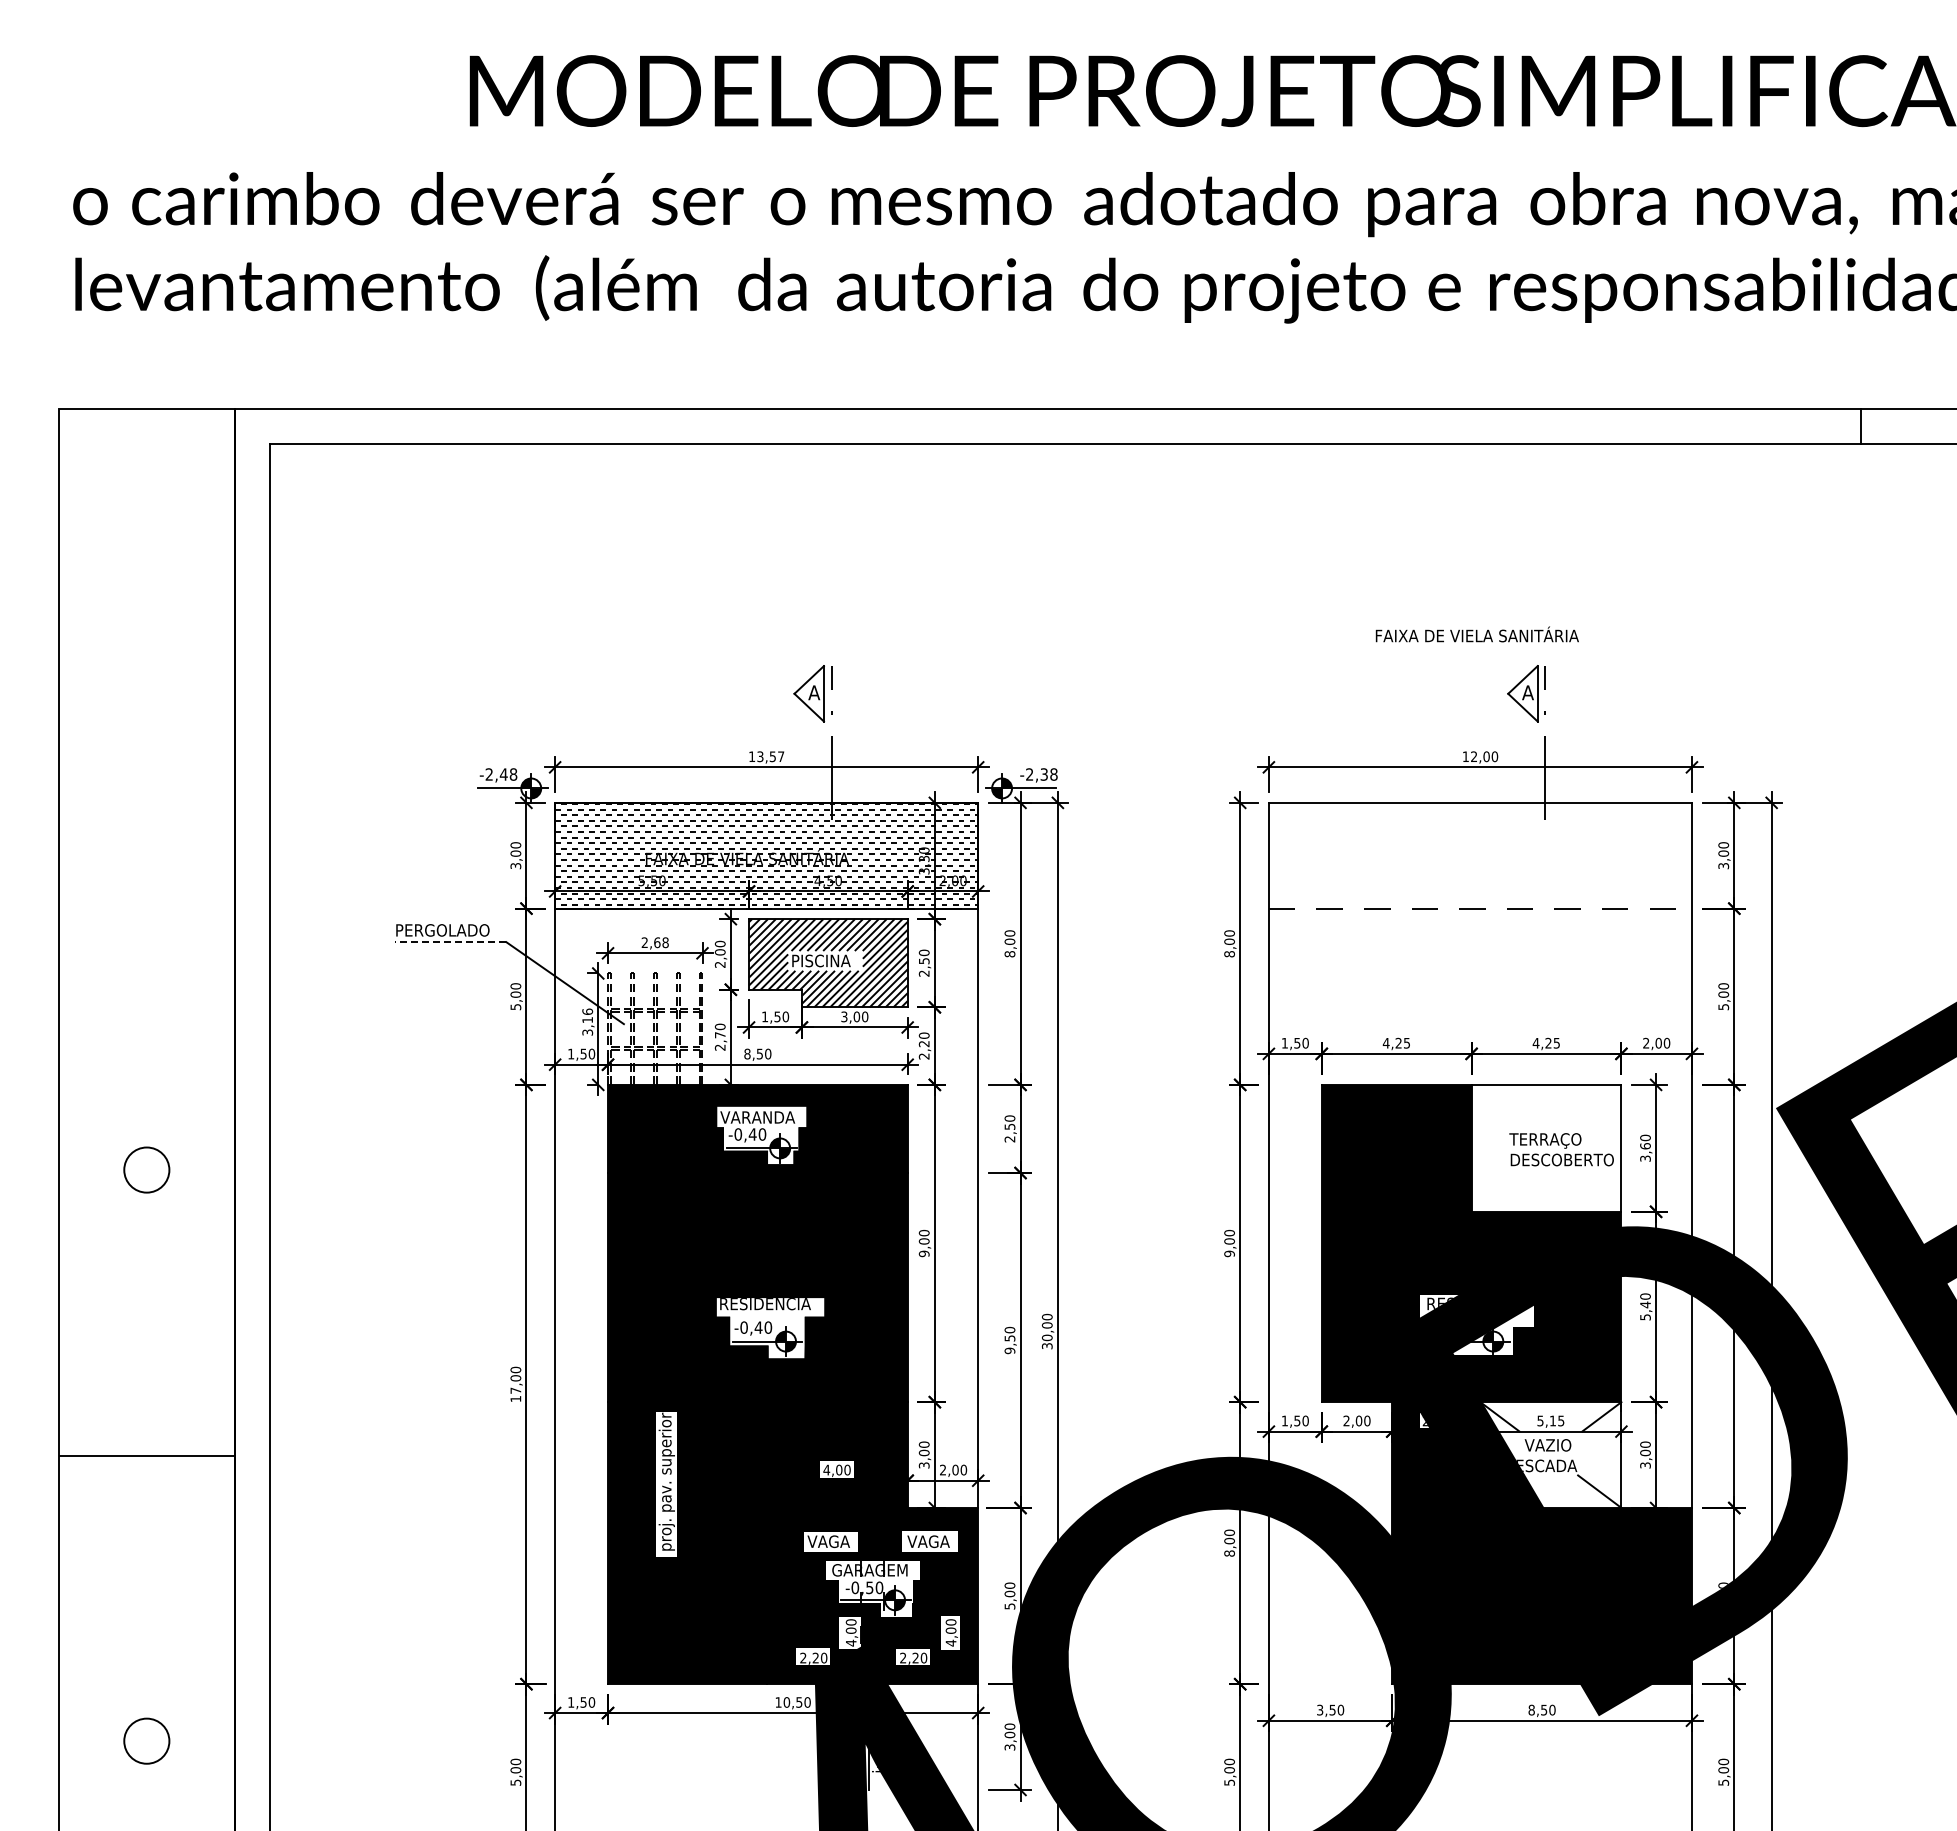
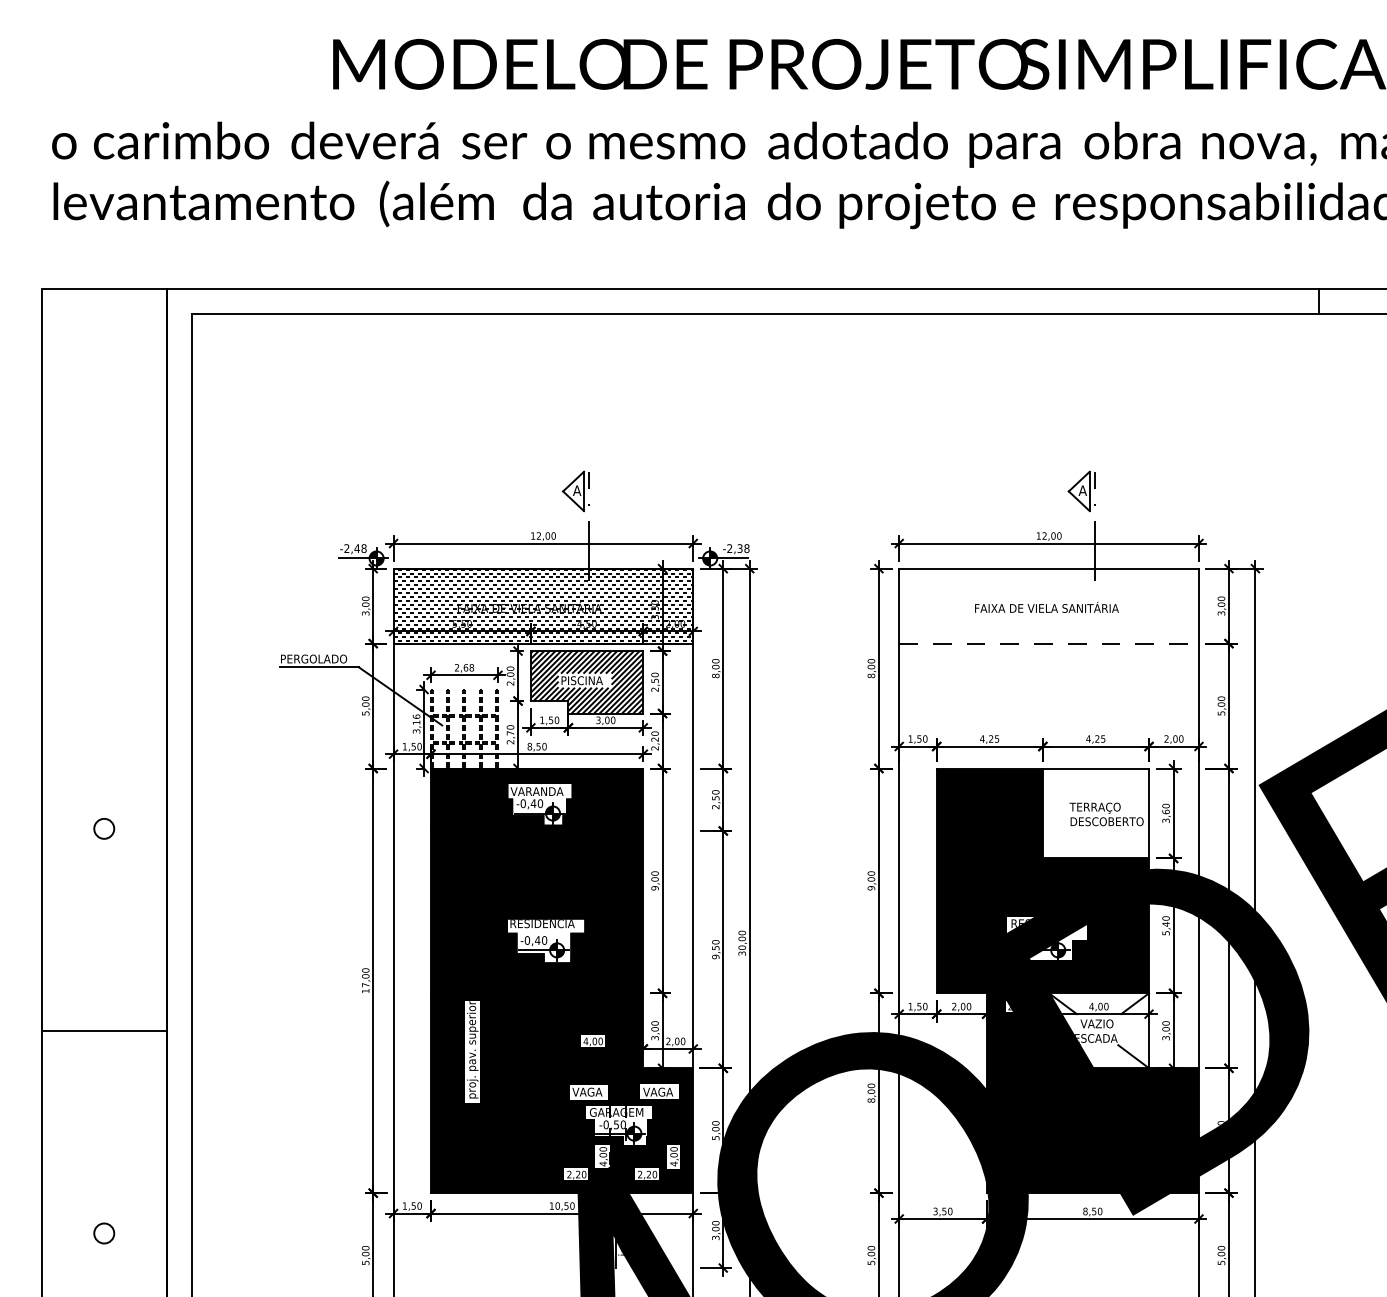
text: (1476, 634) -> (1046, 607), moved
text: (770, 756) -> (546, 535), 13,57 -> 12,00
line: (450, 942) -> (319, 667), dashed -> solid
circle: (146, 1169) -> (104, 828), size x0.62
text: (1550, 1420) -> (1098, 1006), 5,15 -> 4,00
circle: (146, 1741) -> (104, 1233), size x0.62

